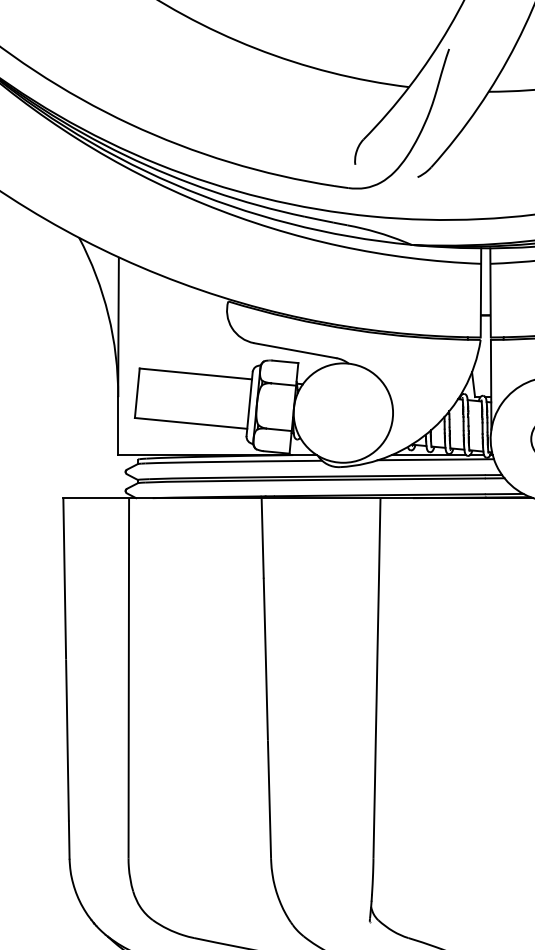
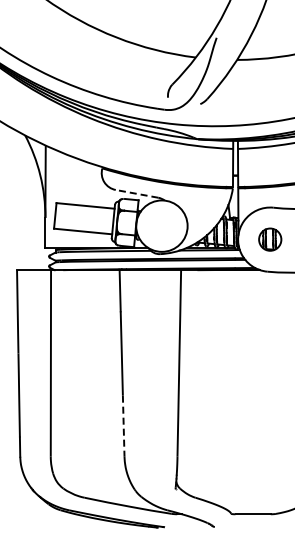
line: (296, 349) -> (137, 193), solid -> dashed
line: (269, 800) -> (123, 426), solid -> dashed

